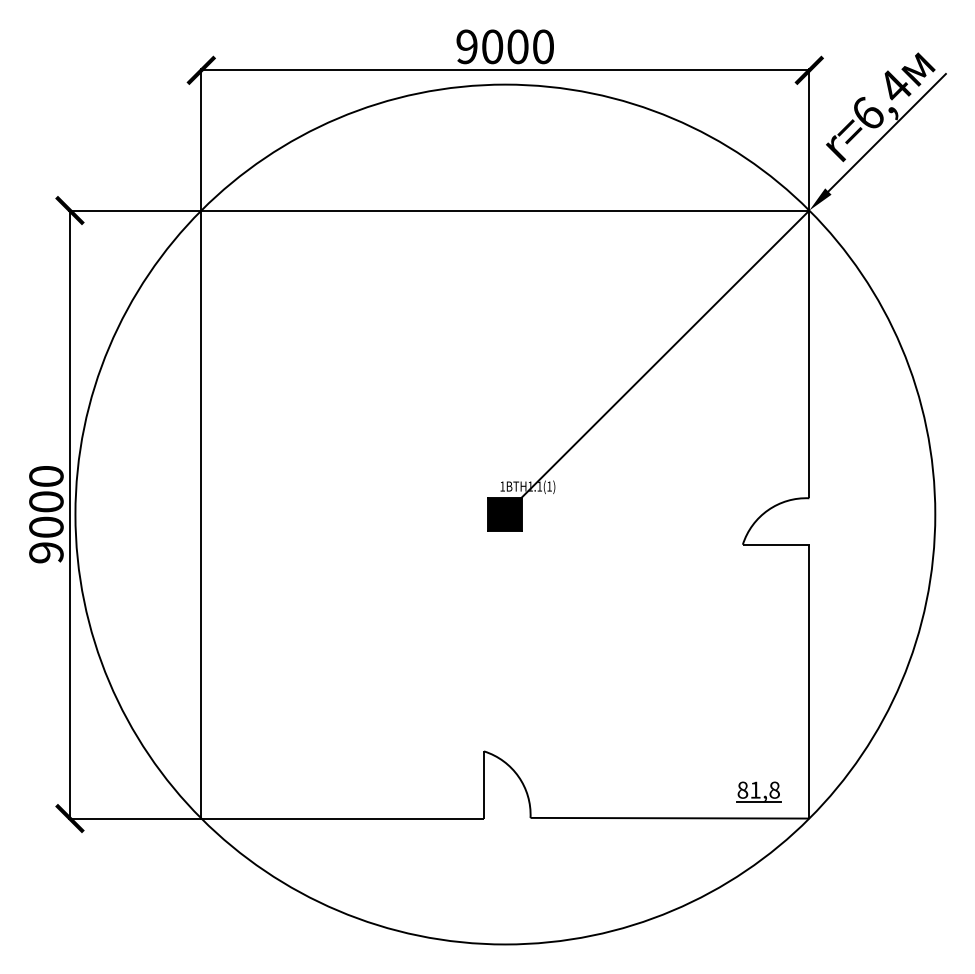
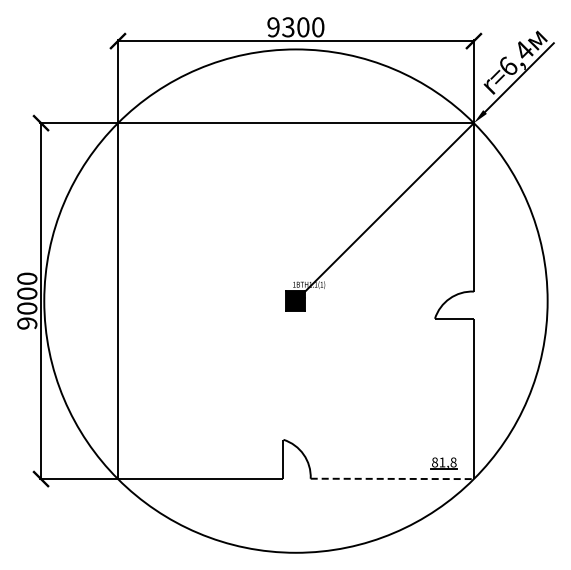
text: (492, 47) -> (288, 27), 9000 -> 9300
line: (670, 817) -> (392, 478), solid -> dashed

